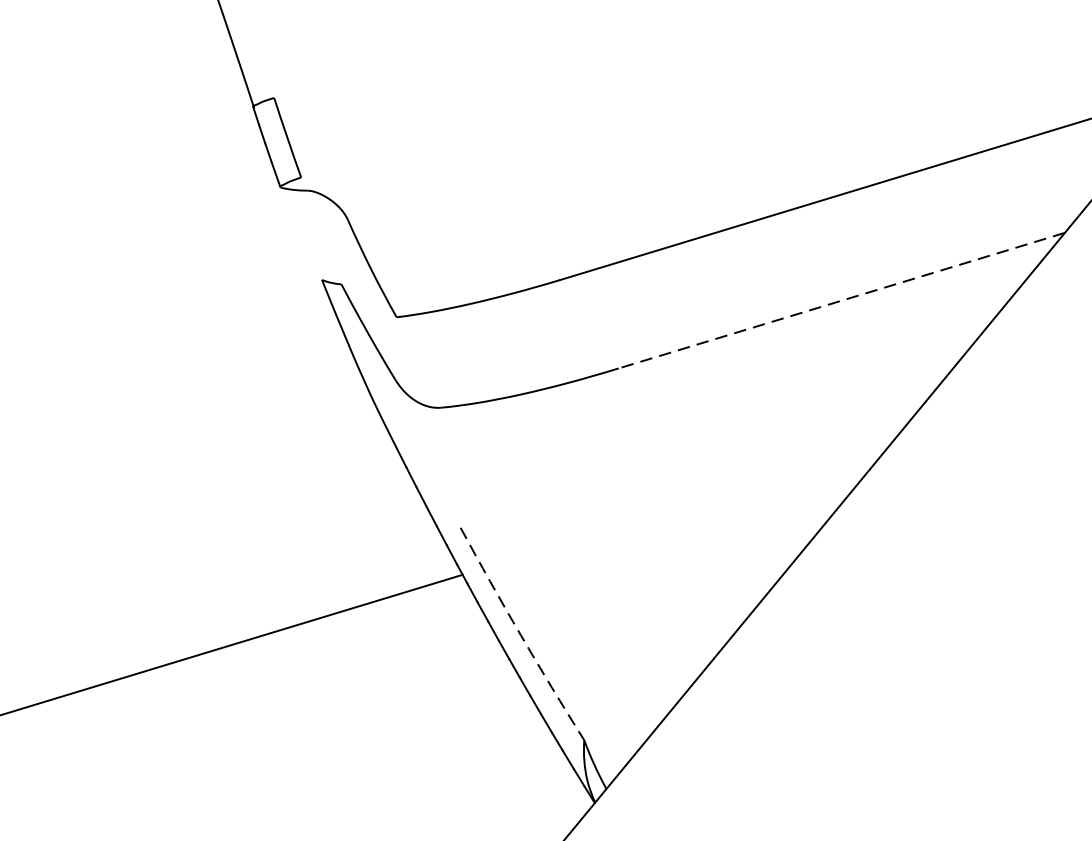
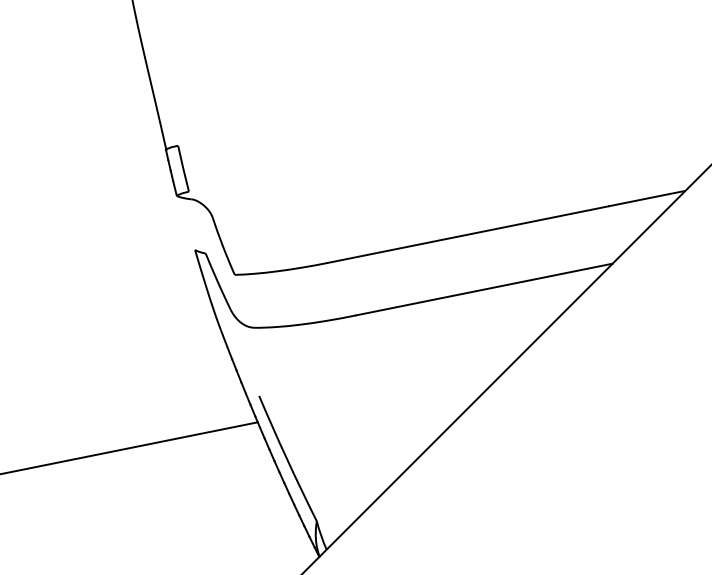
line: (842, 300) -> (484, 289), dashed -> solid
arc: (521, 635) -> (287, 459), dashed -> solid

